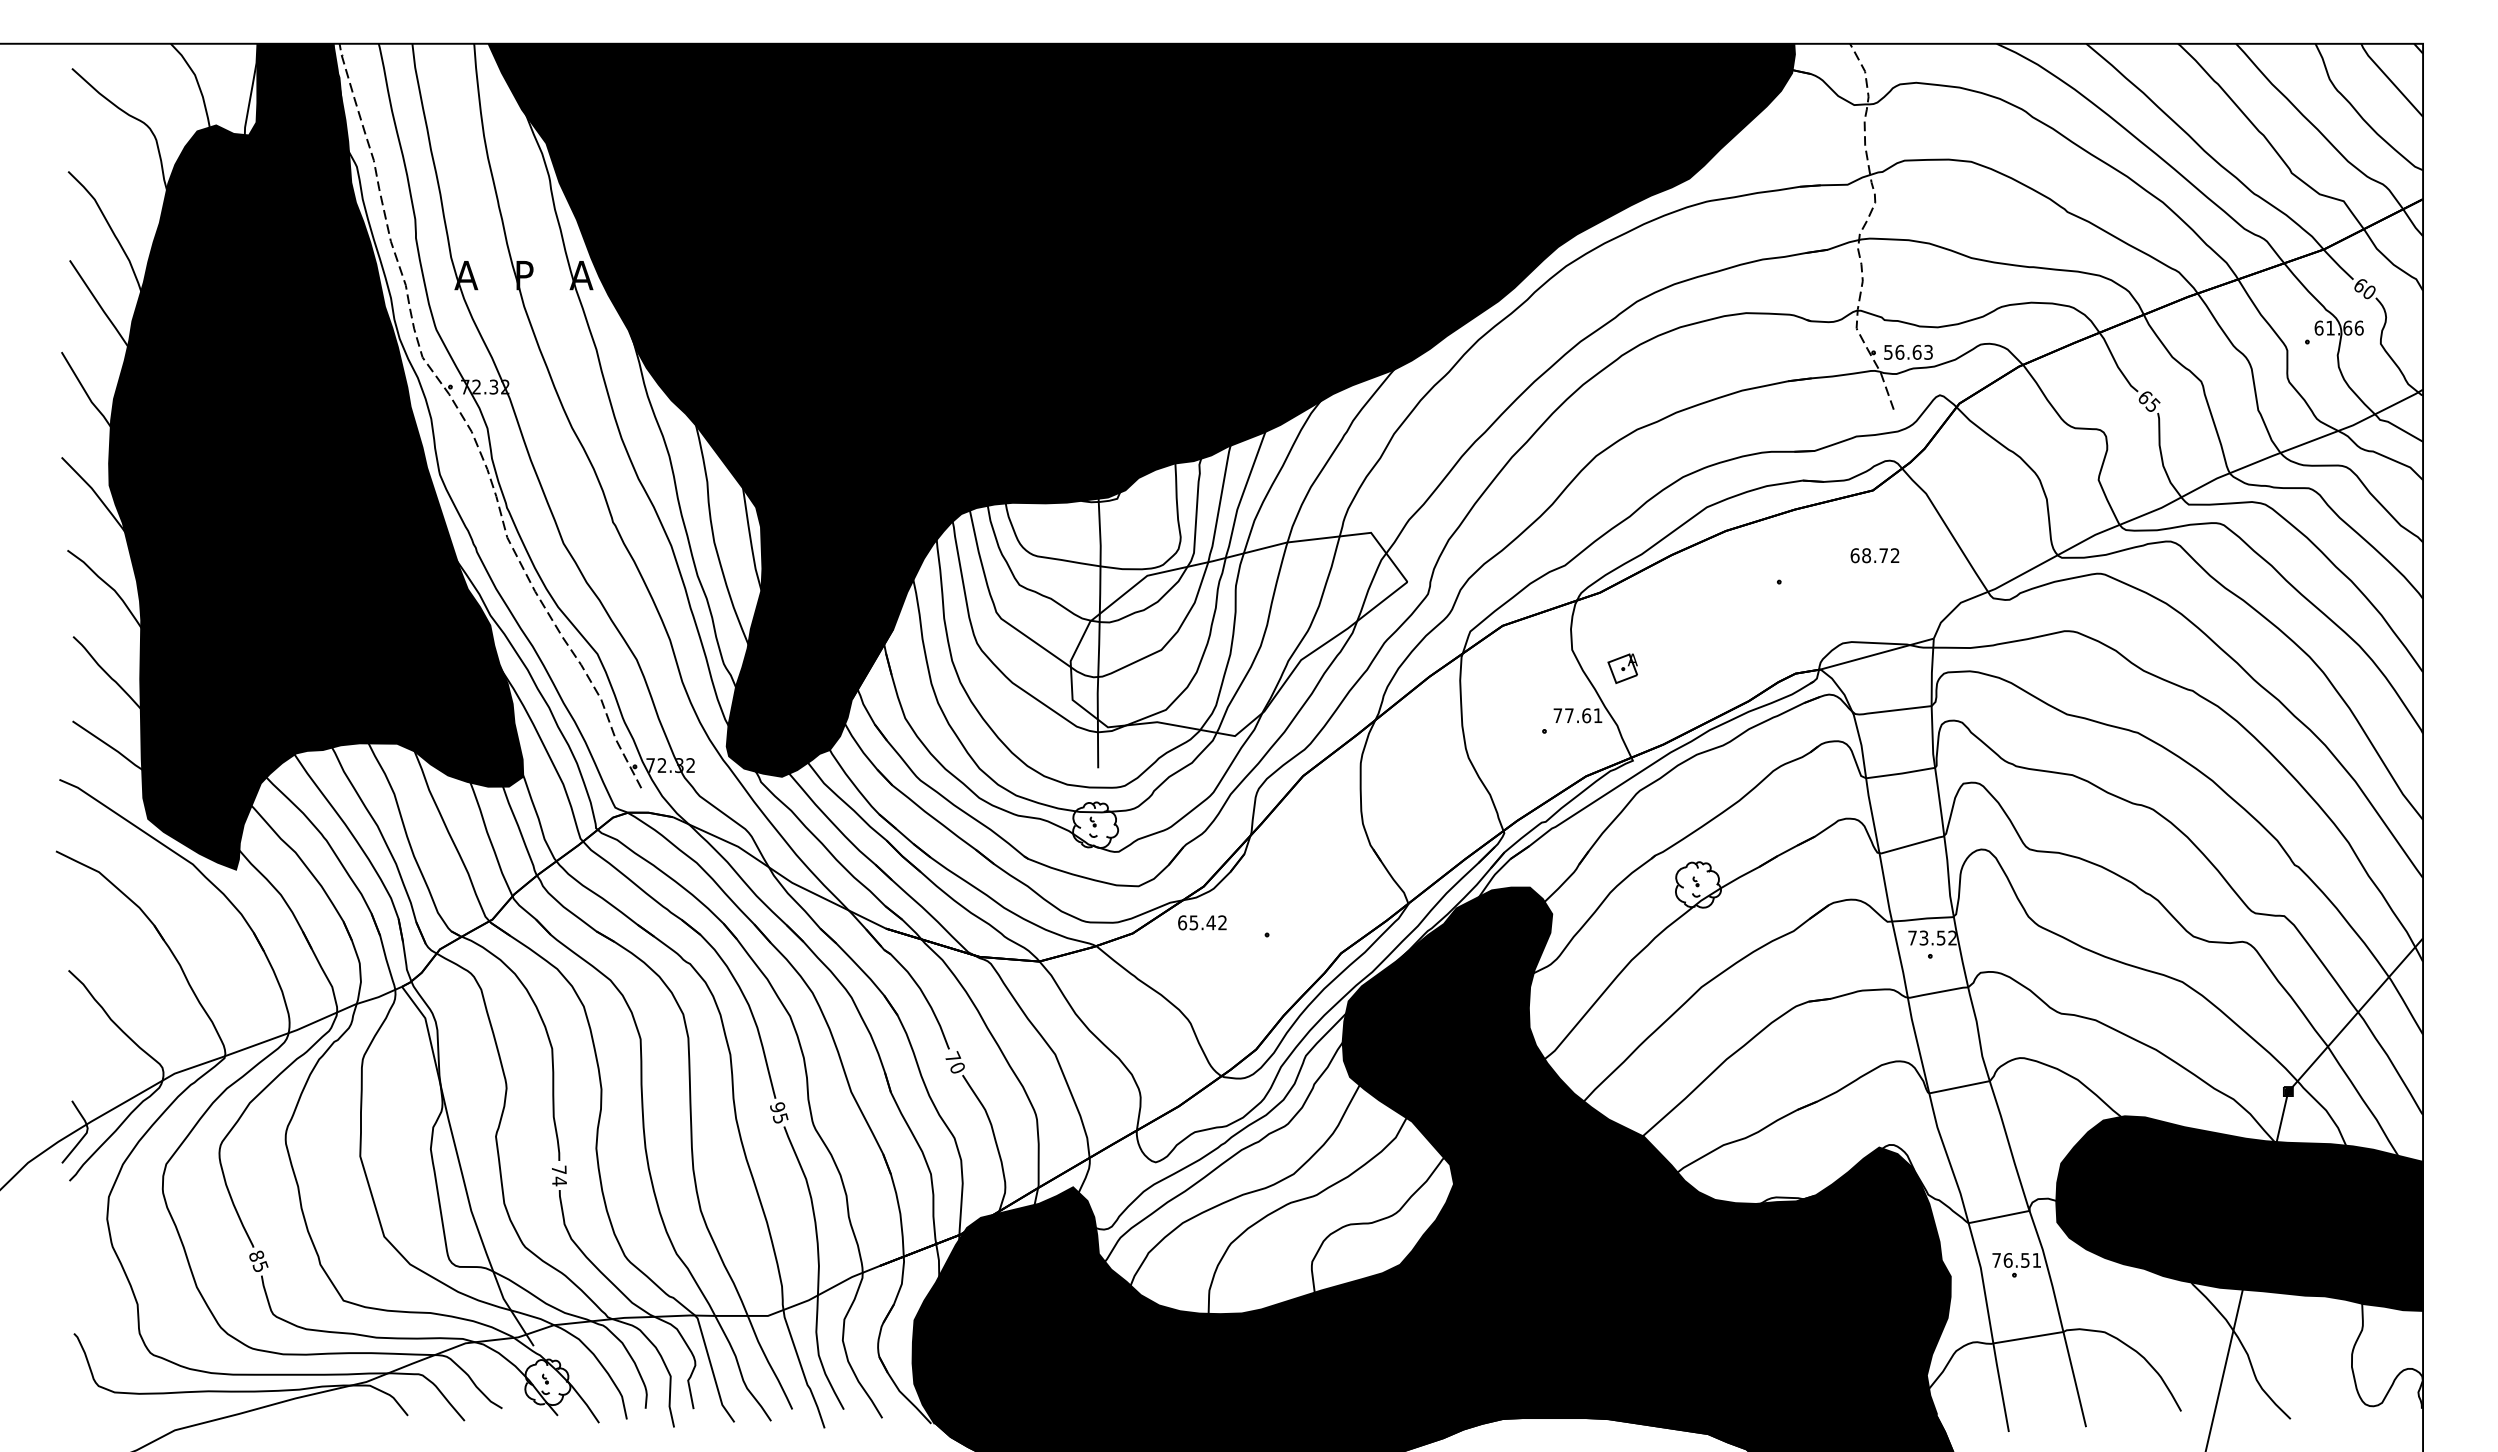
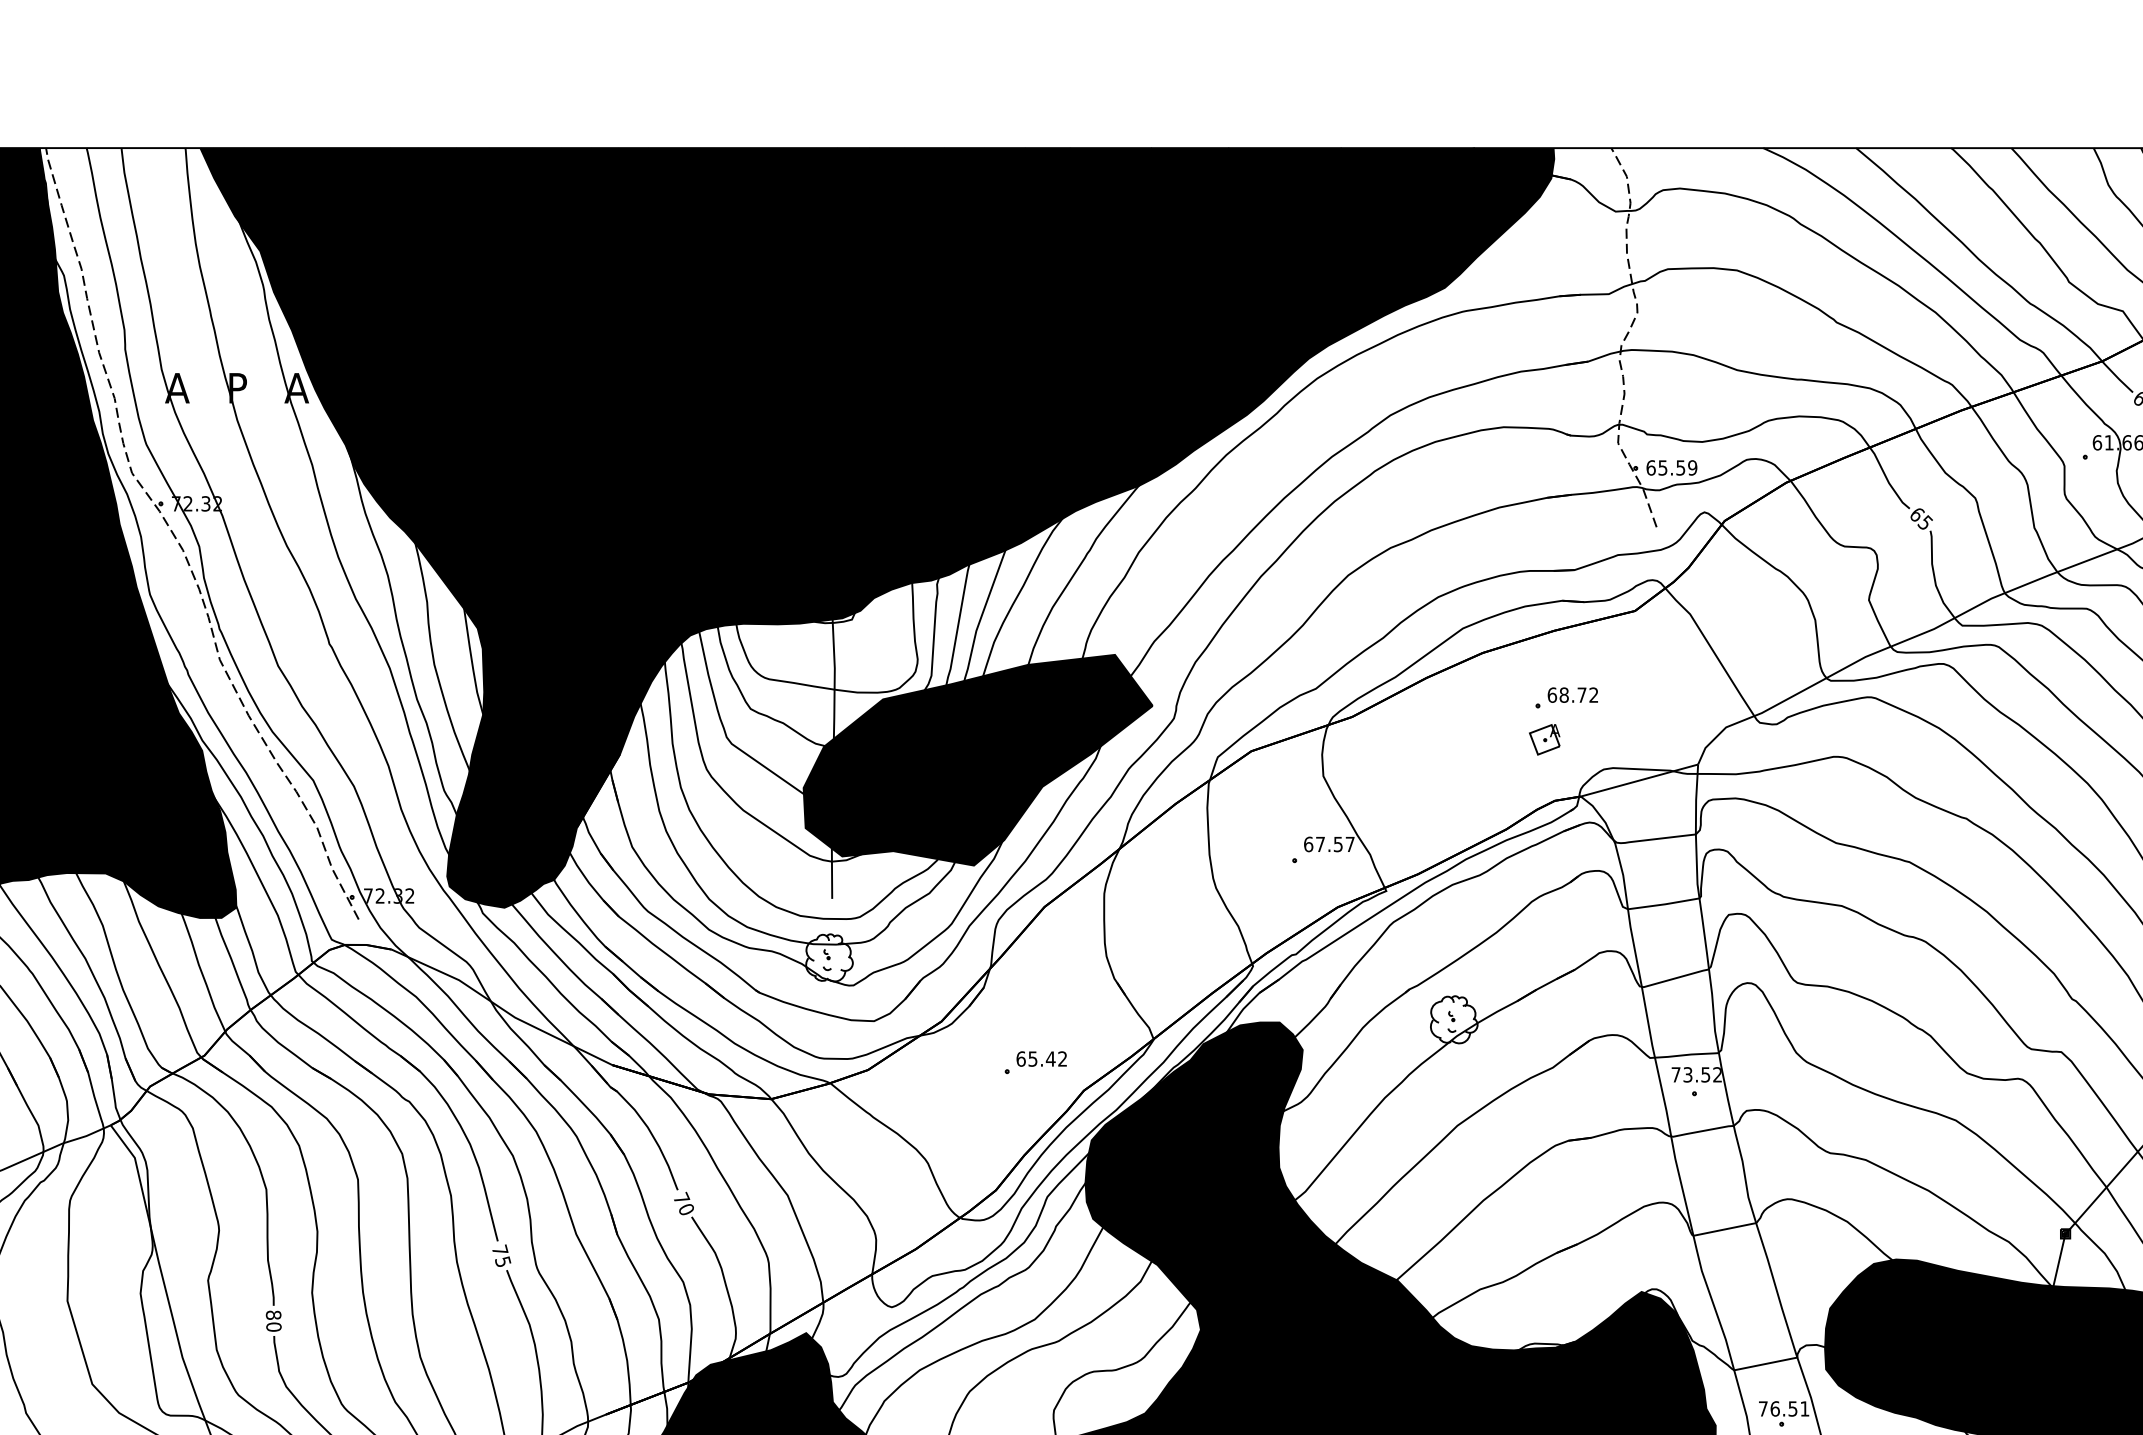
text: (1908, 351) -> (1671, 466), 56.63 -> 65.59
text: (1874, 555) -> (1572, 694), moved
fill: (1238, 634) -> (977, 760), added
part: (1622, 668) -> (1544, 739), moved
text: (1577, 715) -> (1328, 844), 77.61 -> 67.57
text: (1202, 922) -> (1041, 1058), moved
text: (777, 1106) -> (499, 1249), 95 -> 75
text: (558, 1175) -> (272, 1320), 74 -> 80

